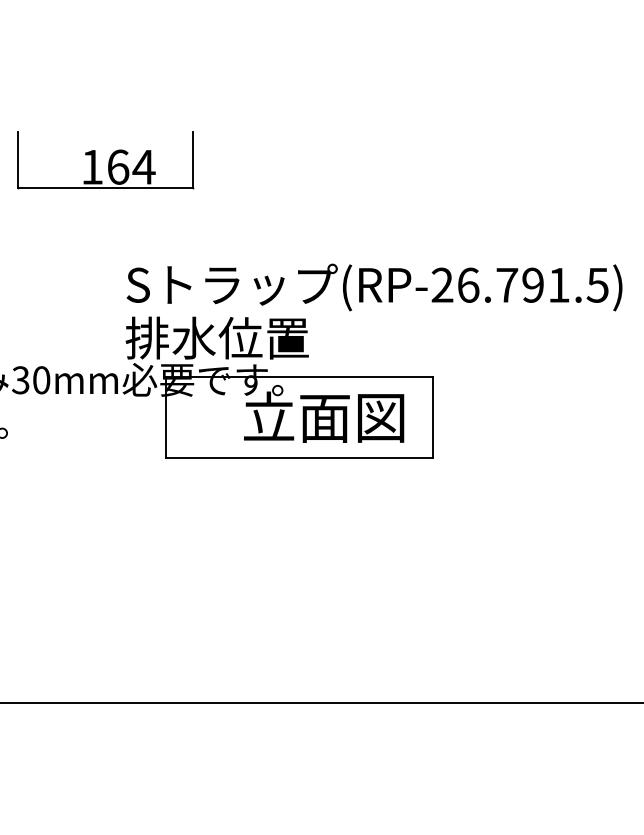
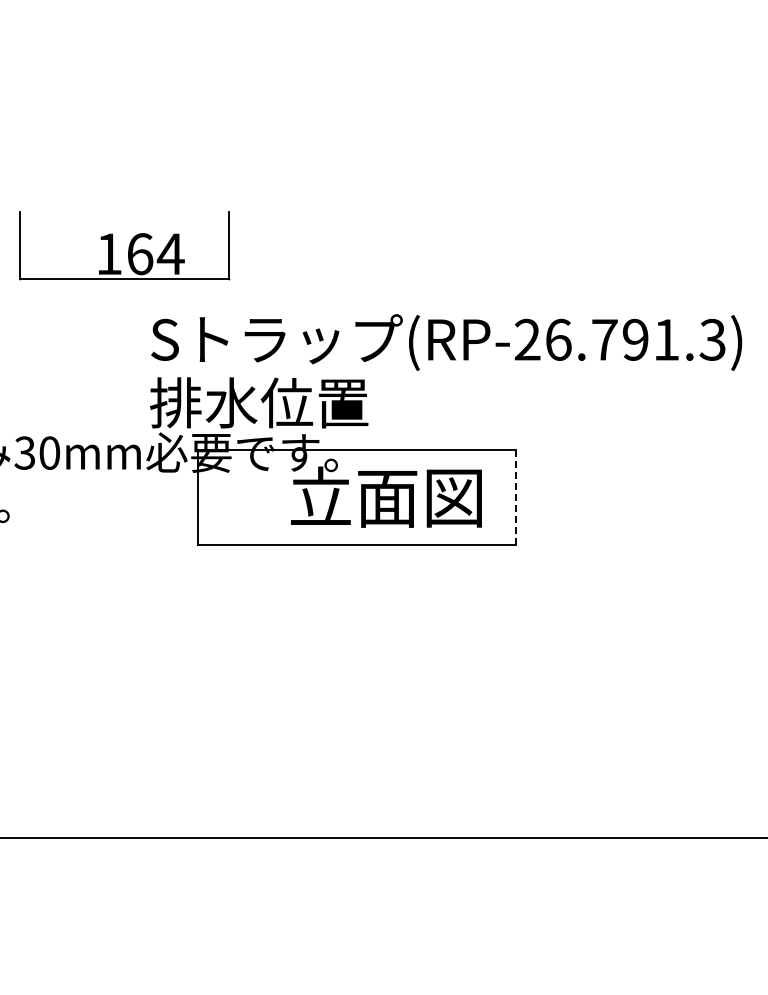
part: (105, 159) -> (124, 245), moved
text: (597, 284) -> (712, 339), (RP-26.791.5) -> (RP-26.791.3)
line: (433, 417) -> (516, 497), solid -> dashed

